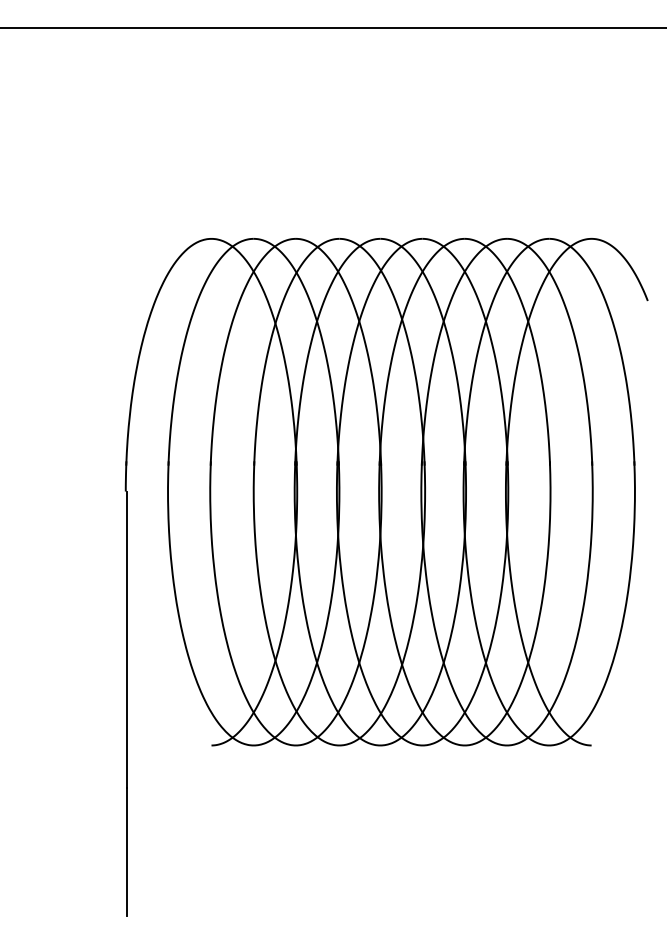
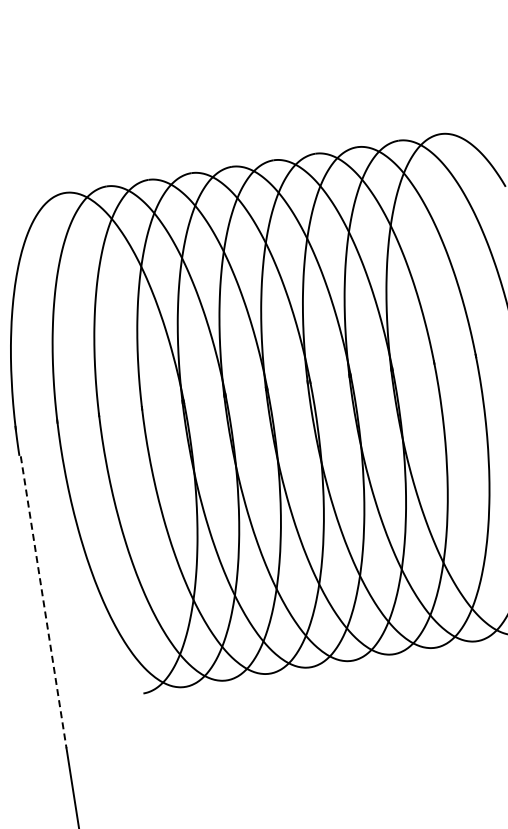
line: (127, 639) -> (44, 601), solid -> dashed

